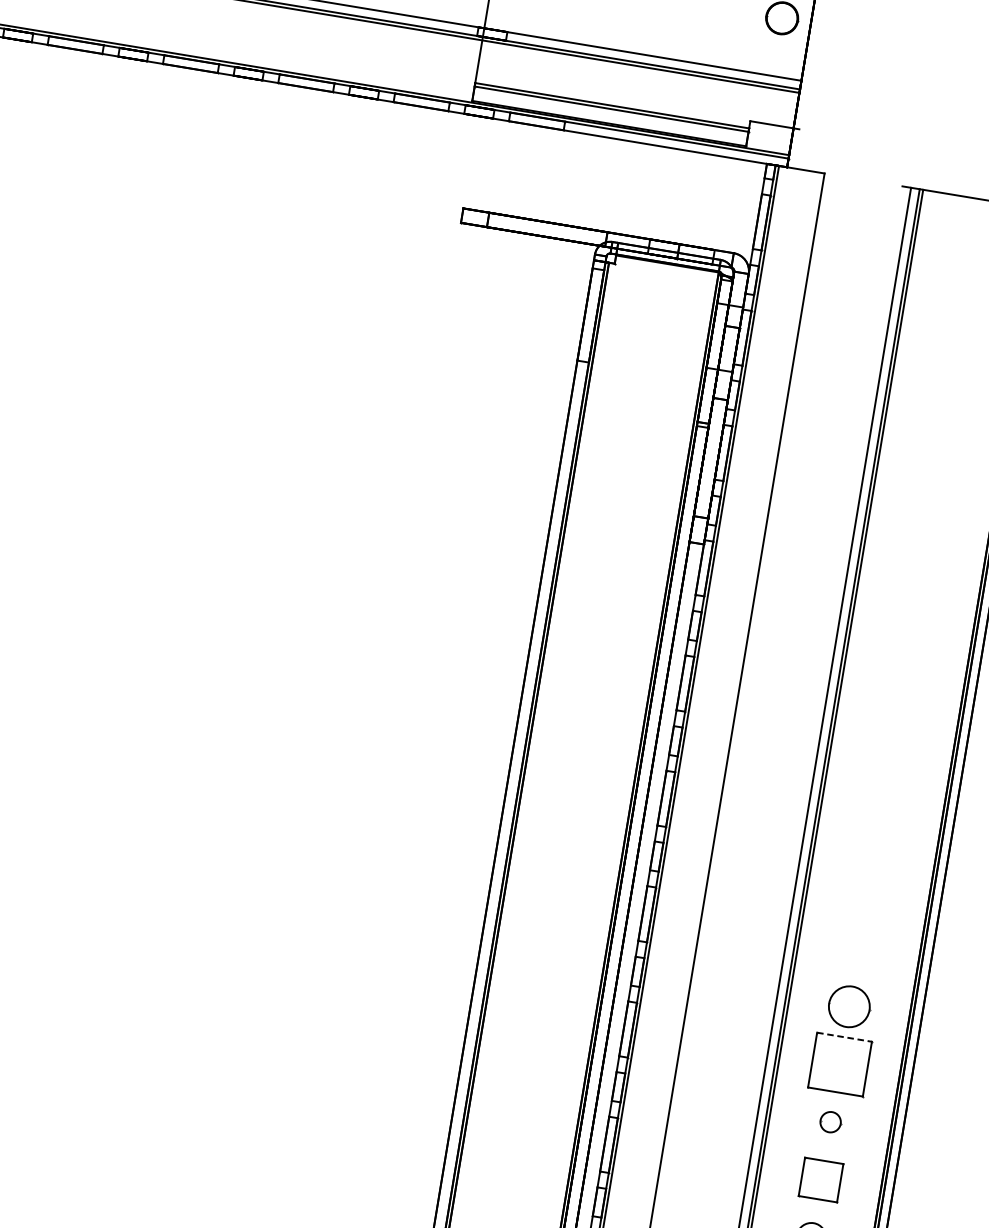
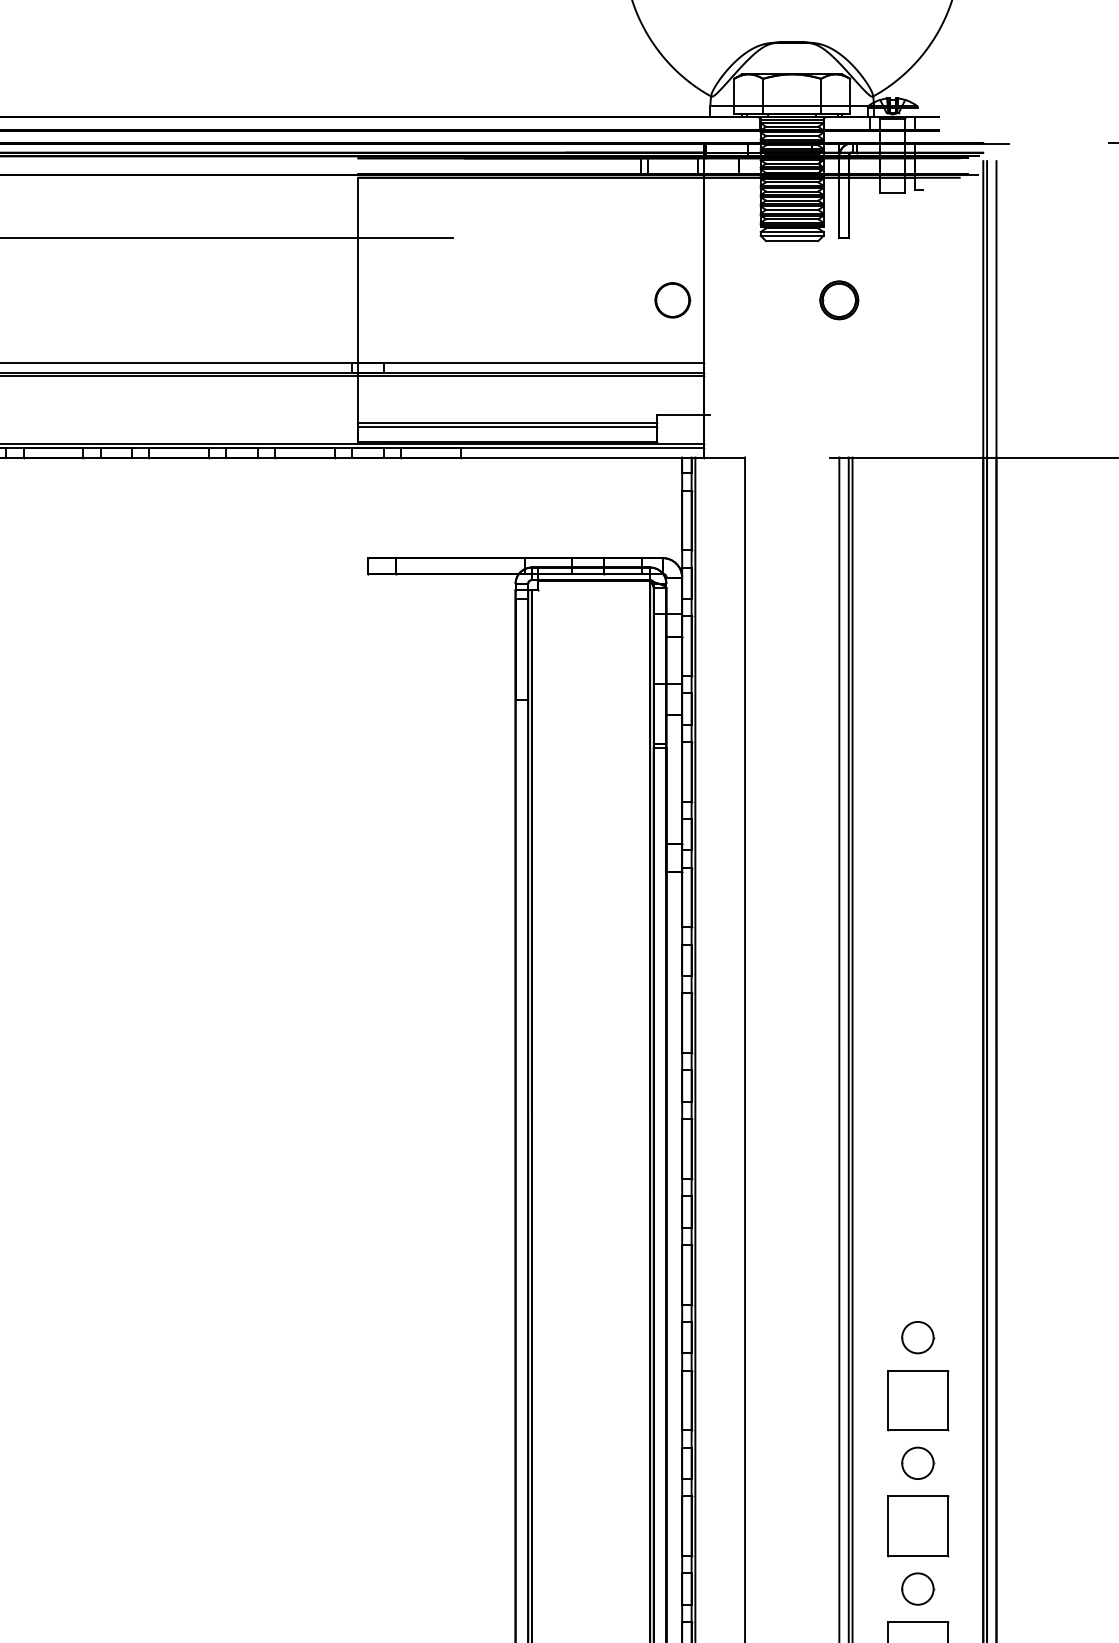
part: (935, 43) -> (839, 300), added
part: (850, 1006) -> (918, 1337), size x0.71
line: (844, 1037) -> (917, 1370), dashed -> solid
part: (831, 1121) -> (918, 1462), size x1.43
part: (821, 1180) -> (918, 1526), size x1.43

